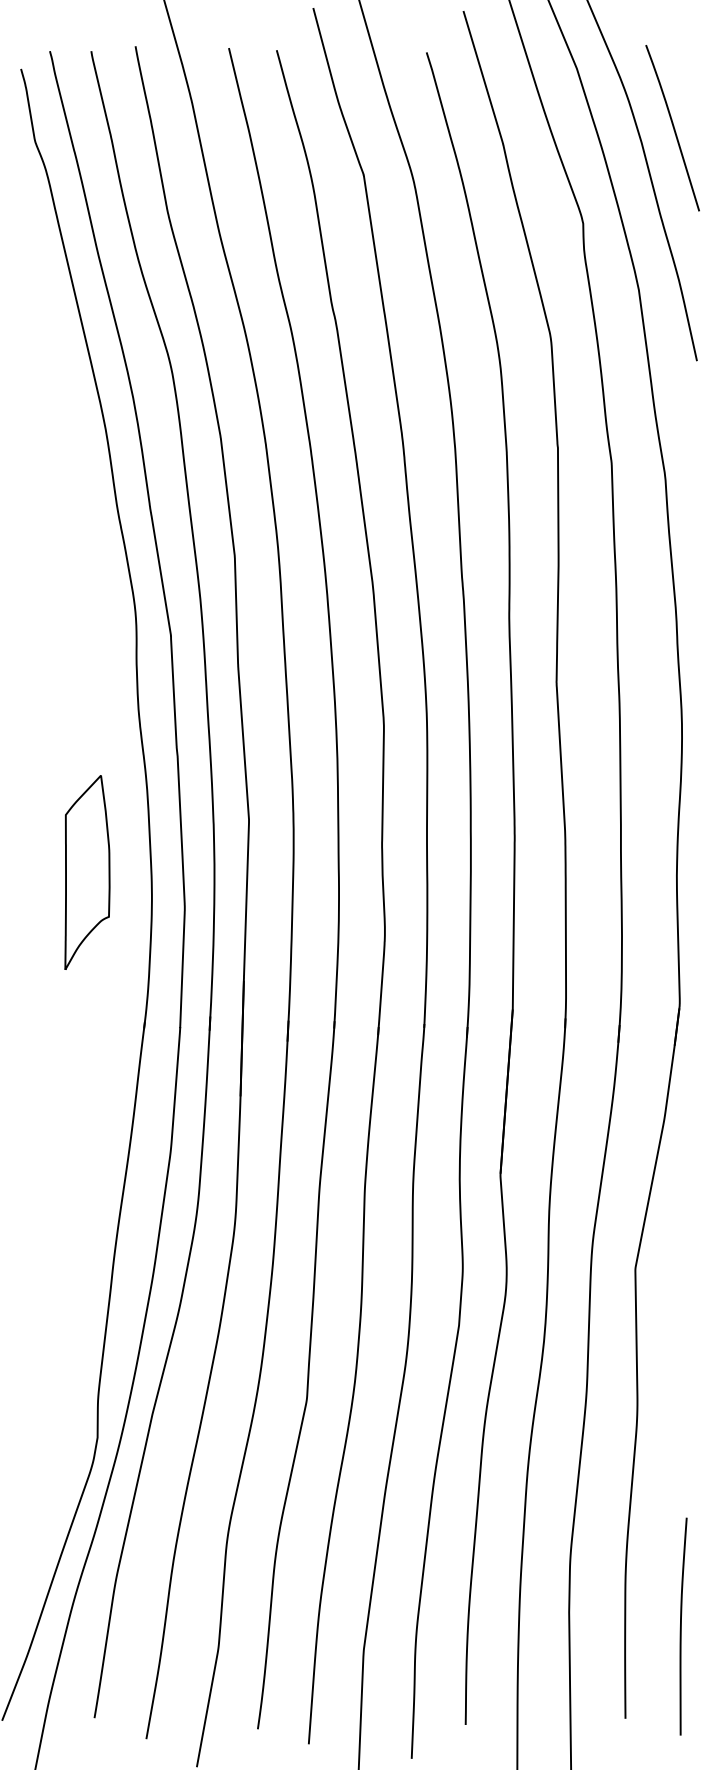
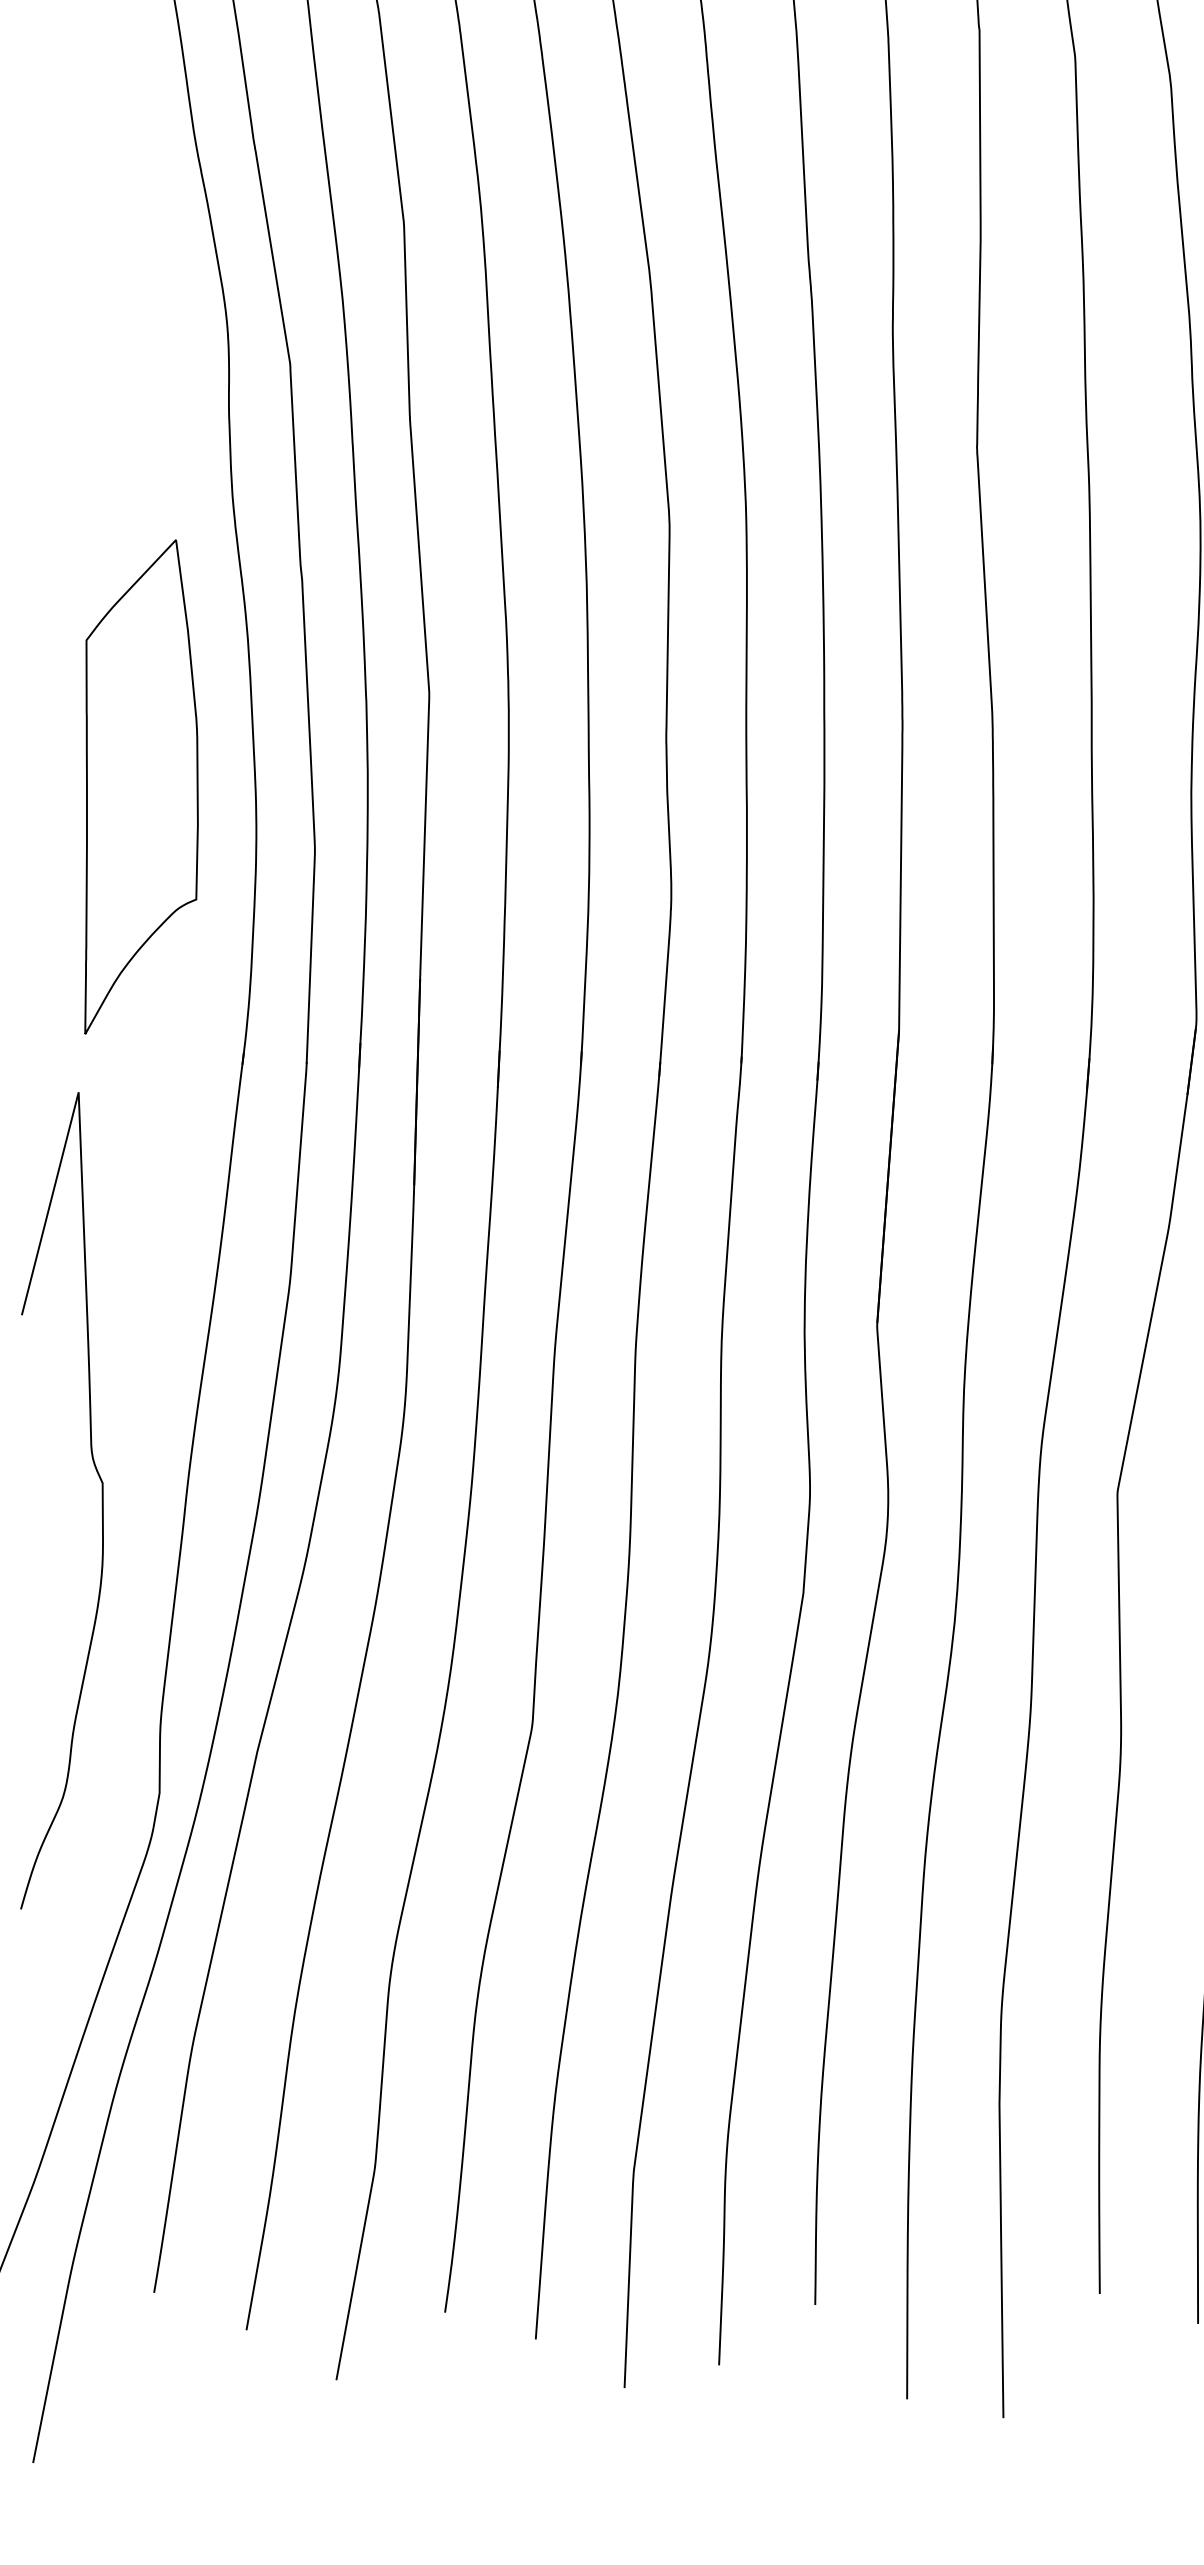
part: (87, 872) -> (141, 786), size x1.43
curve: (64, 1273) -> (100, 1500), added

